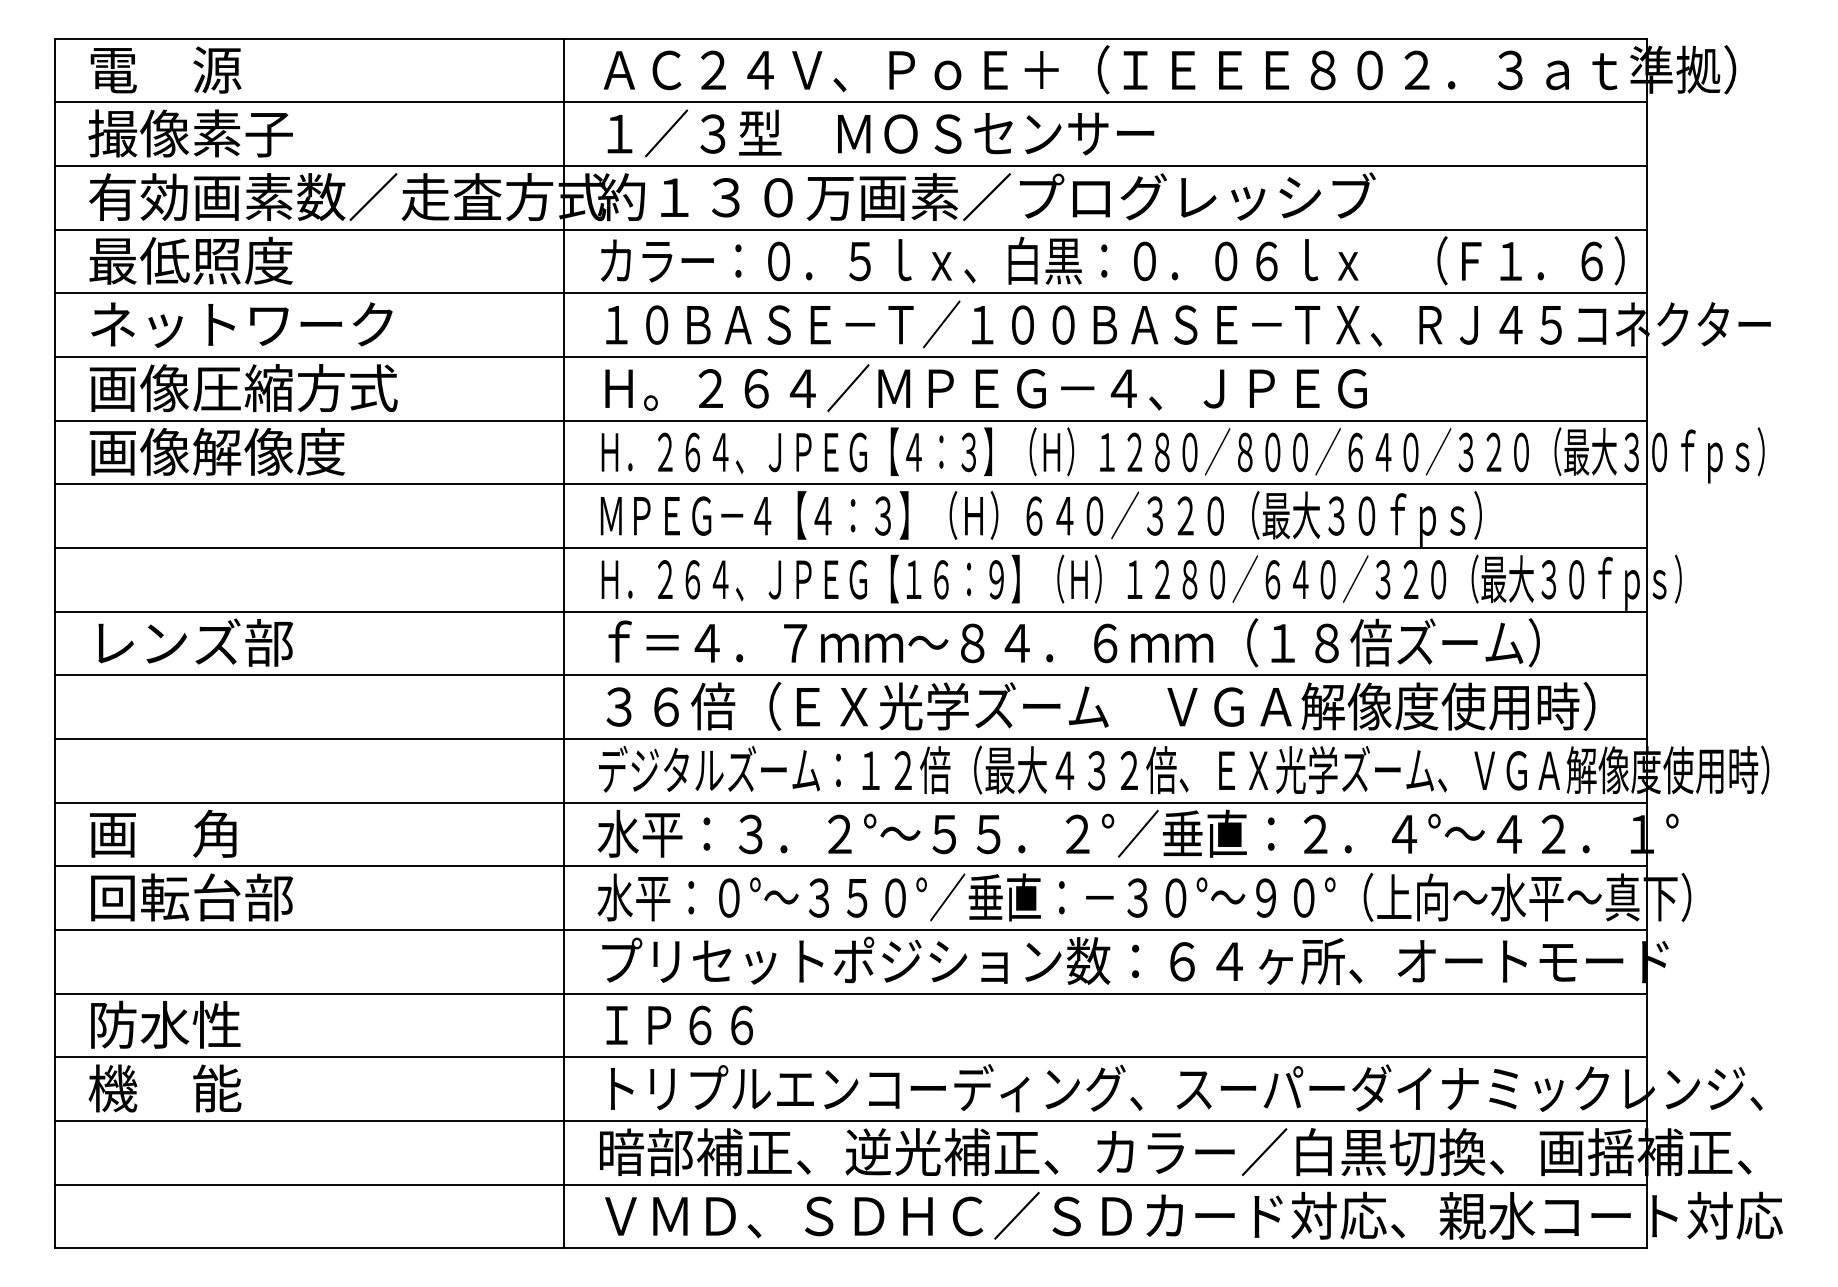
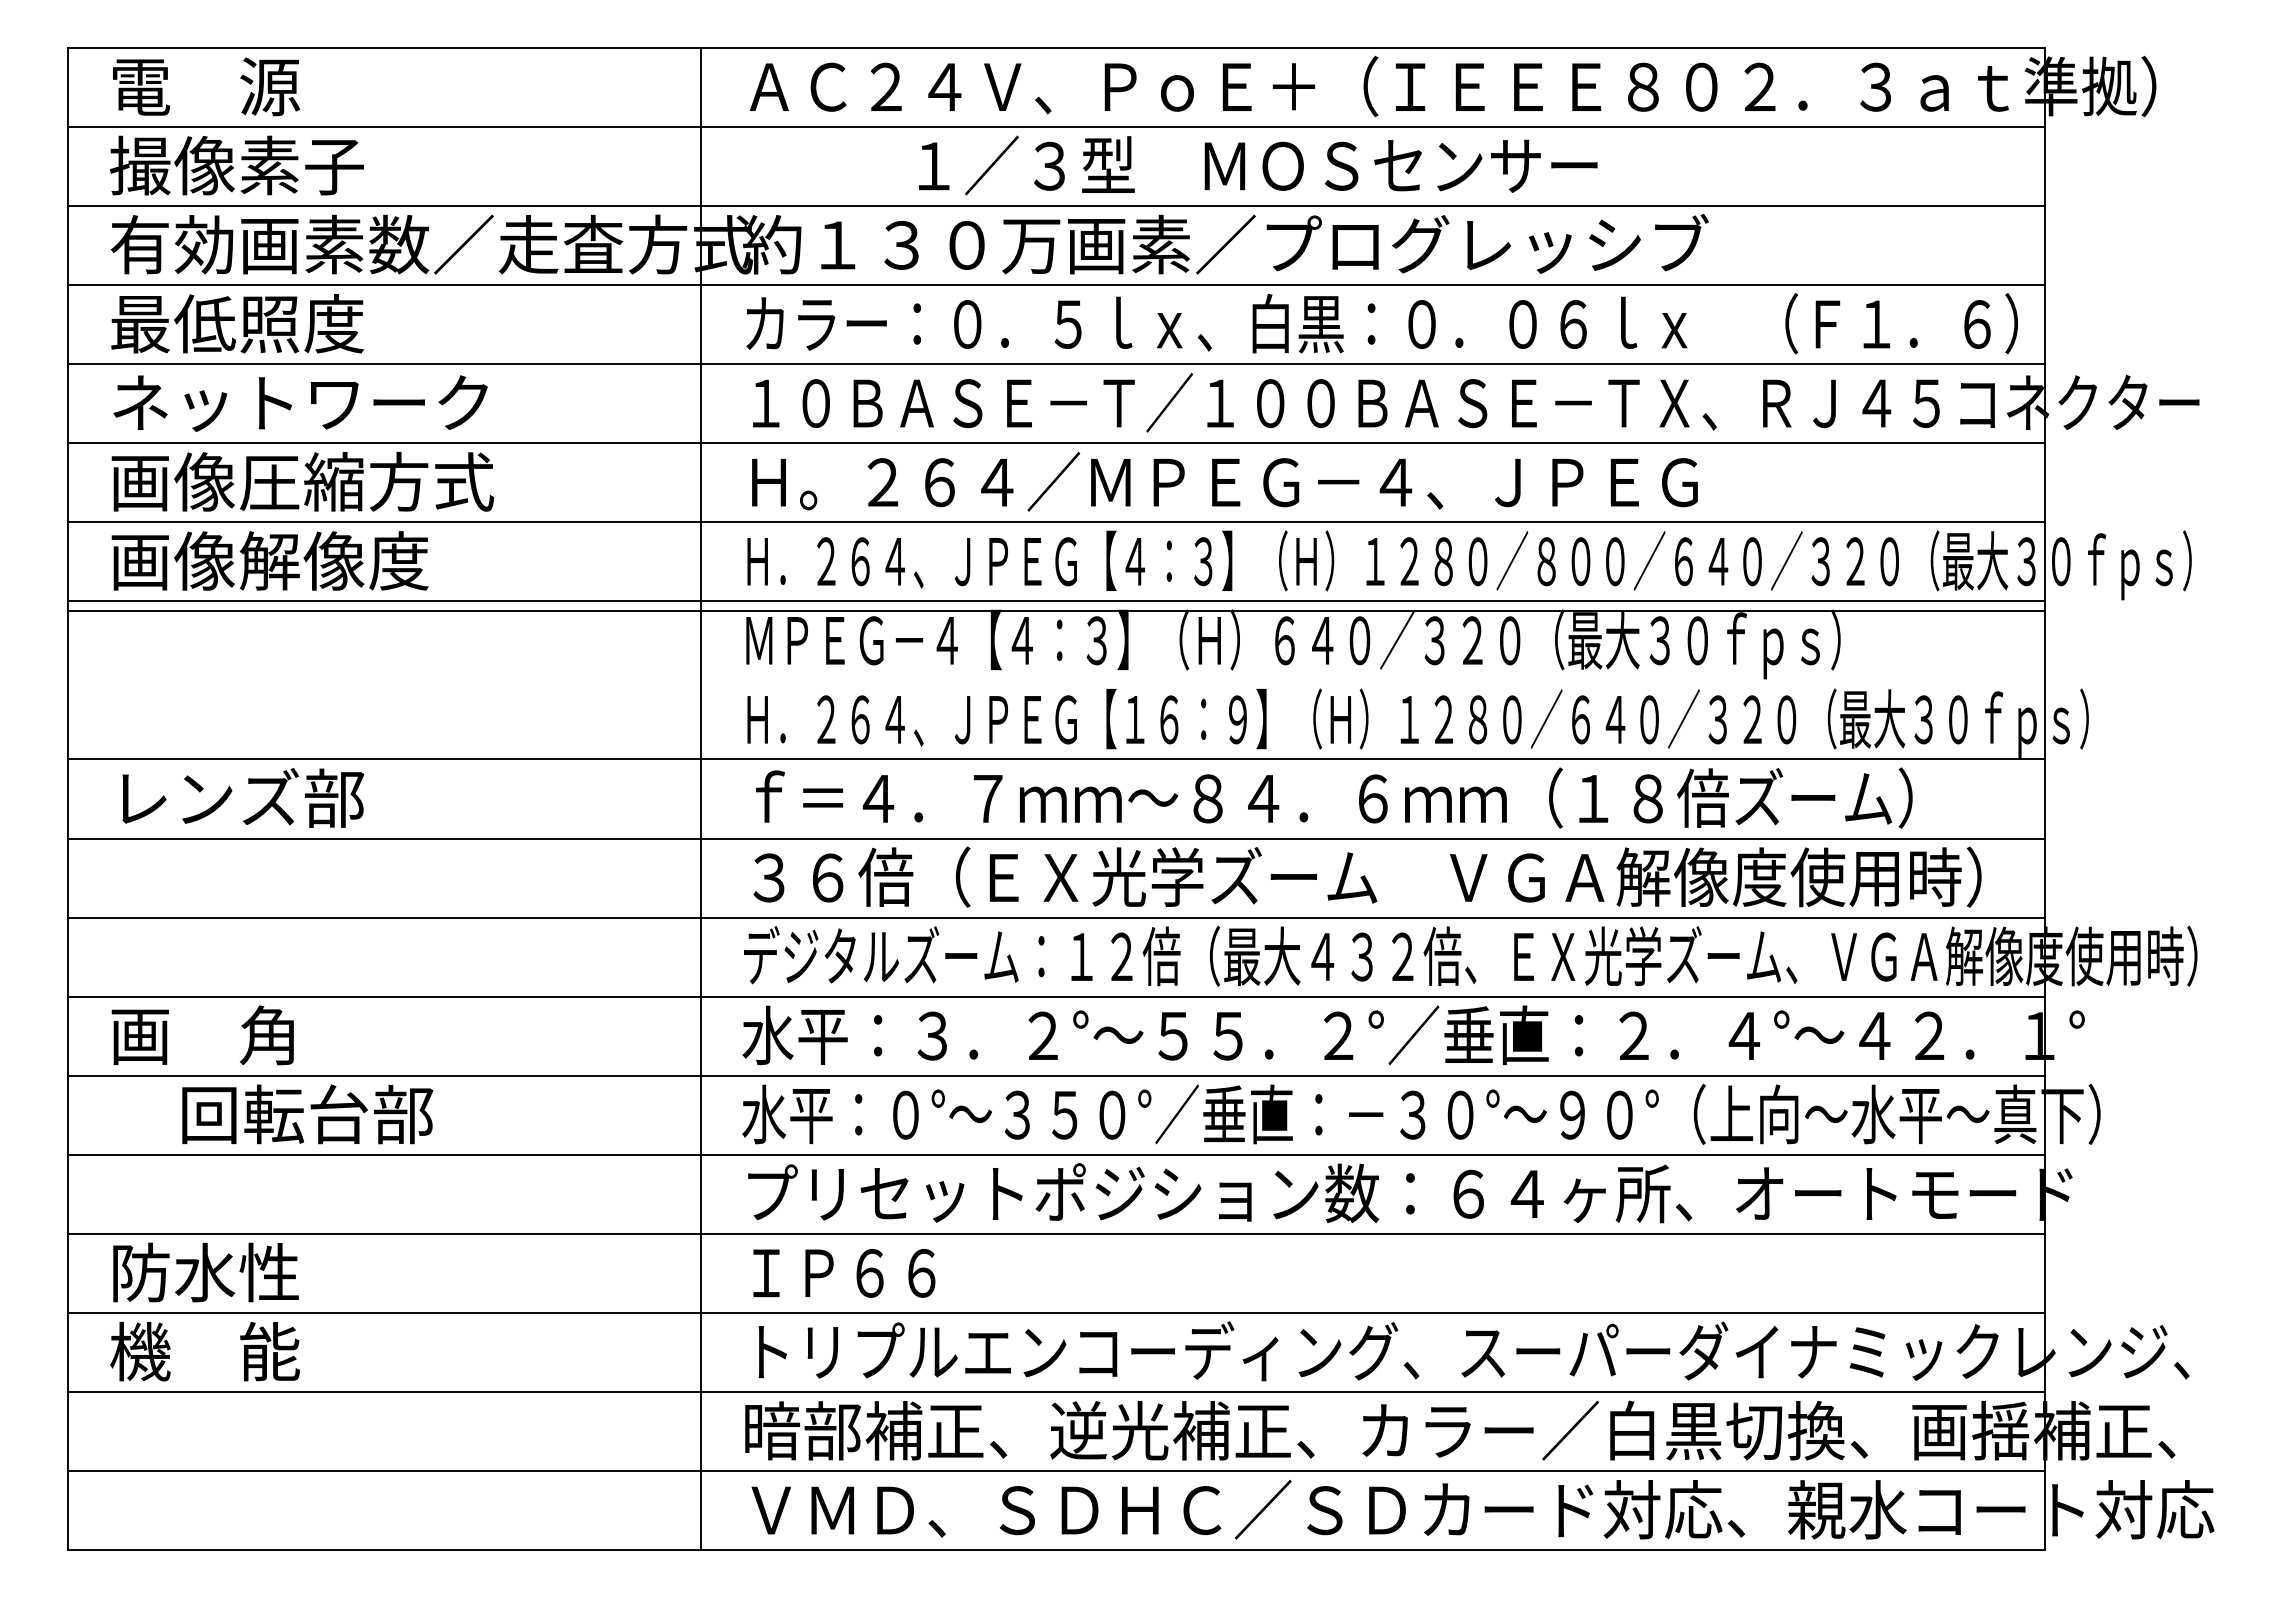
text: (881, 133) -> (1258, 165), moved
line: (850, 548) -> (1056, 611), moved
text: (191, 897) -> (307, 1114), moved

